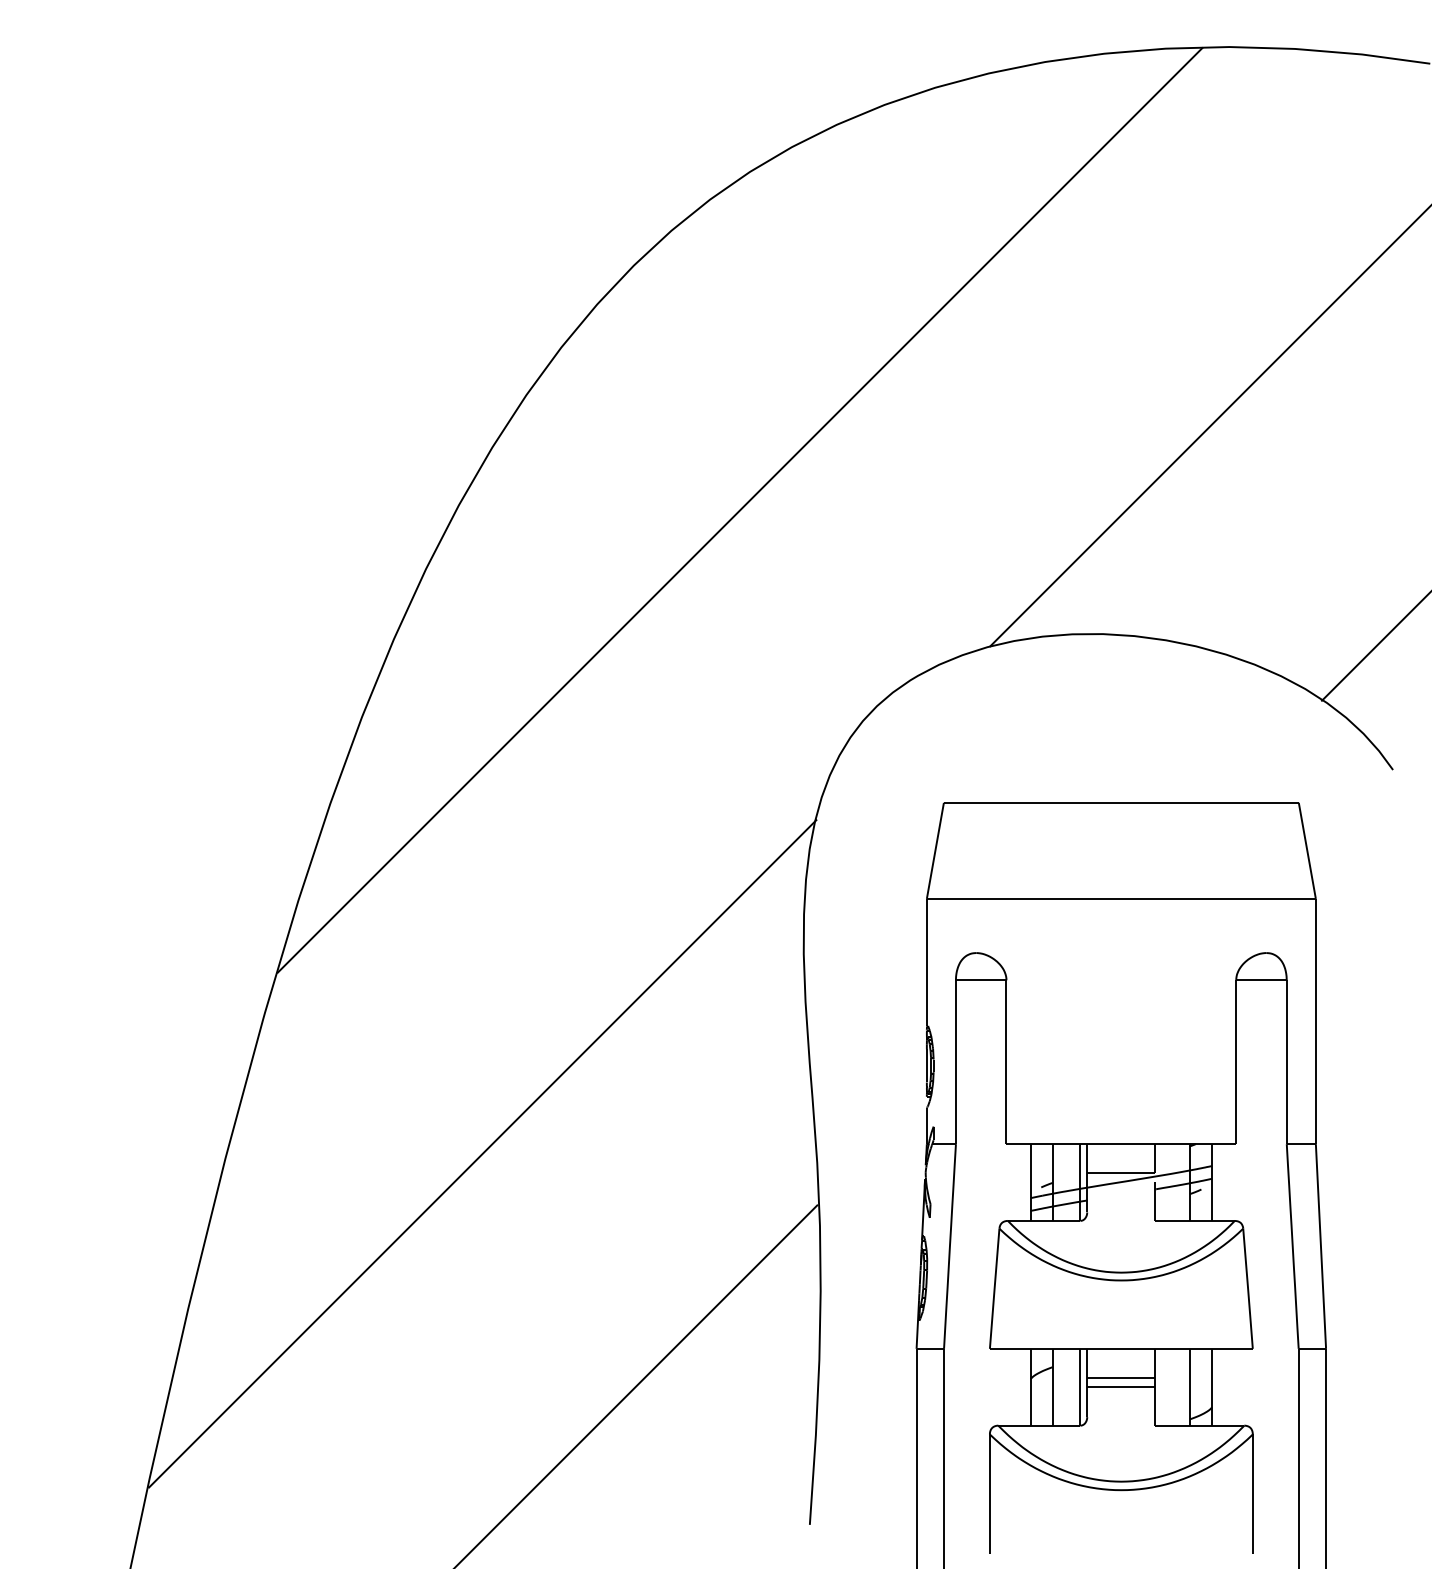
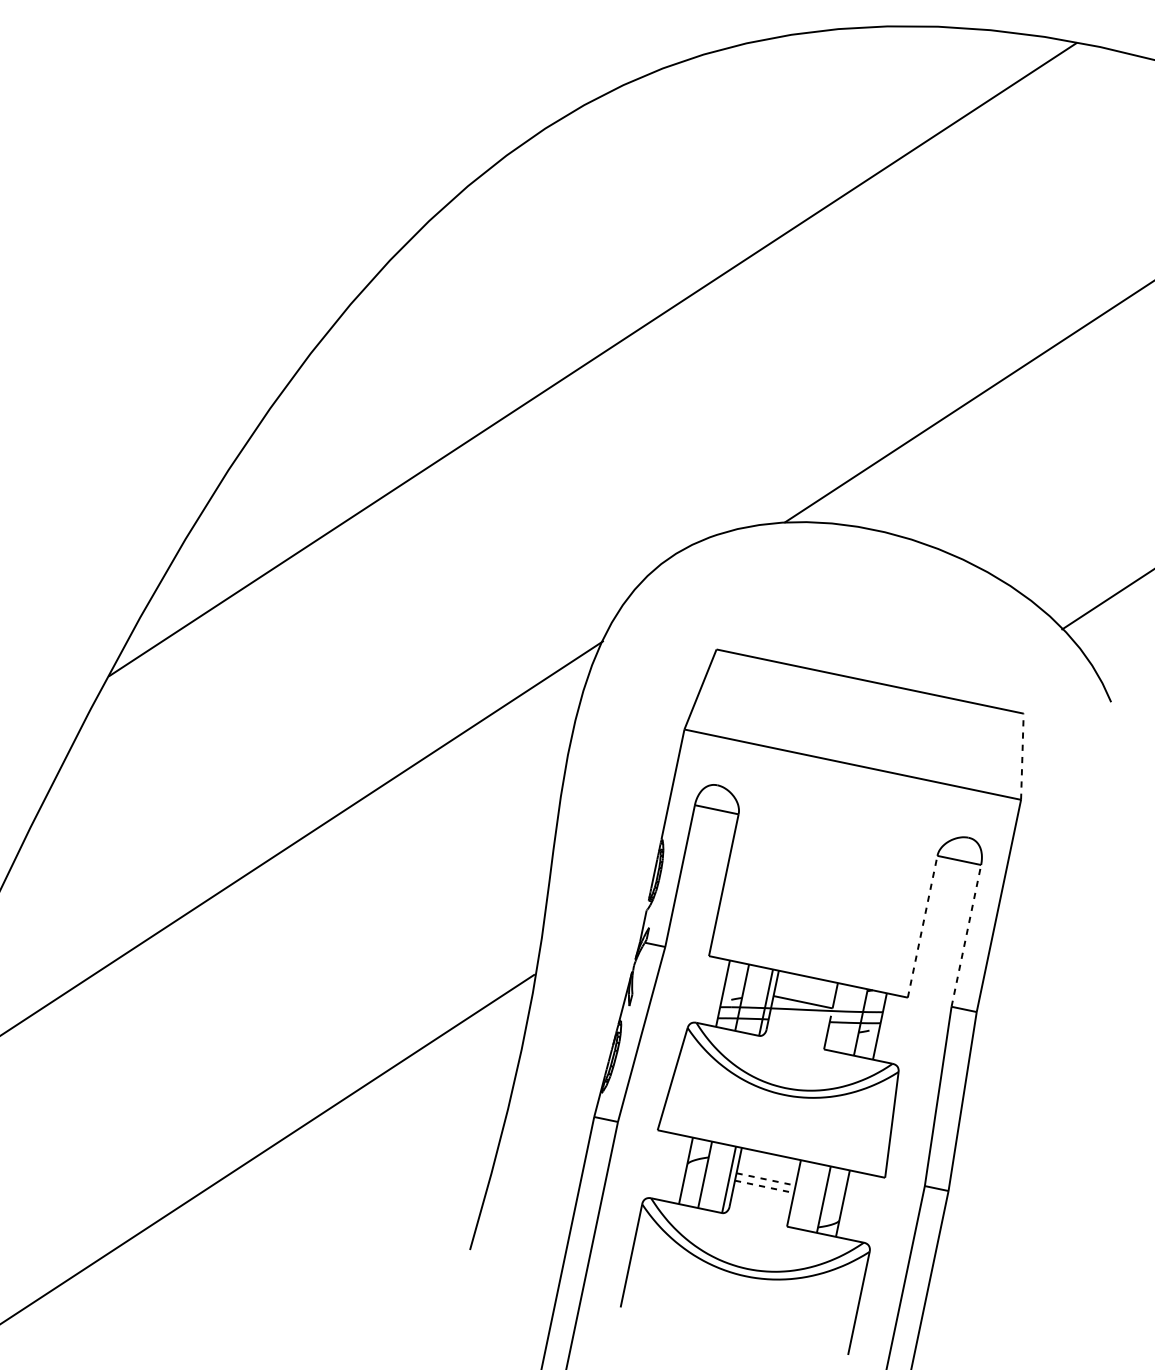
line: (1307, 850) -> (1022, 756), solid -> dashed
line: (1236, 1062) -> (922, 927), solid -> dashed
line: (1286, 1062) -> (966, 936), solid -> dashed
line: (1121, 1378) -> (766, 1179), solid -> dashed
line: (1121, 1386) -> (764, 1186), solid -> dashed

